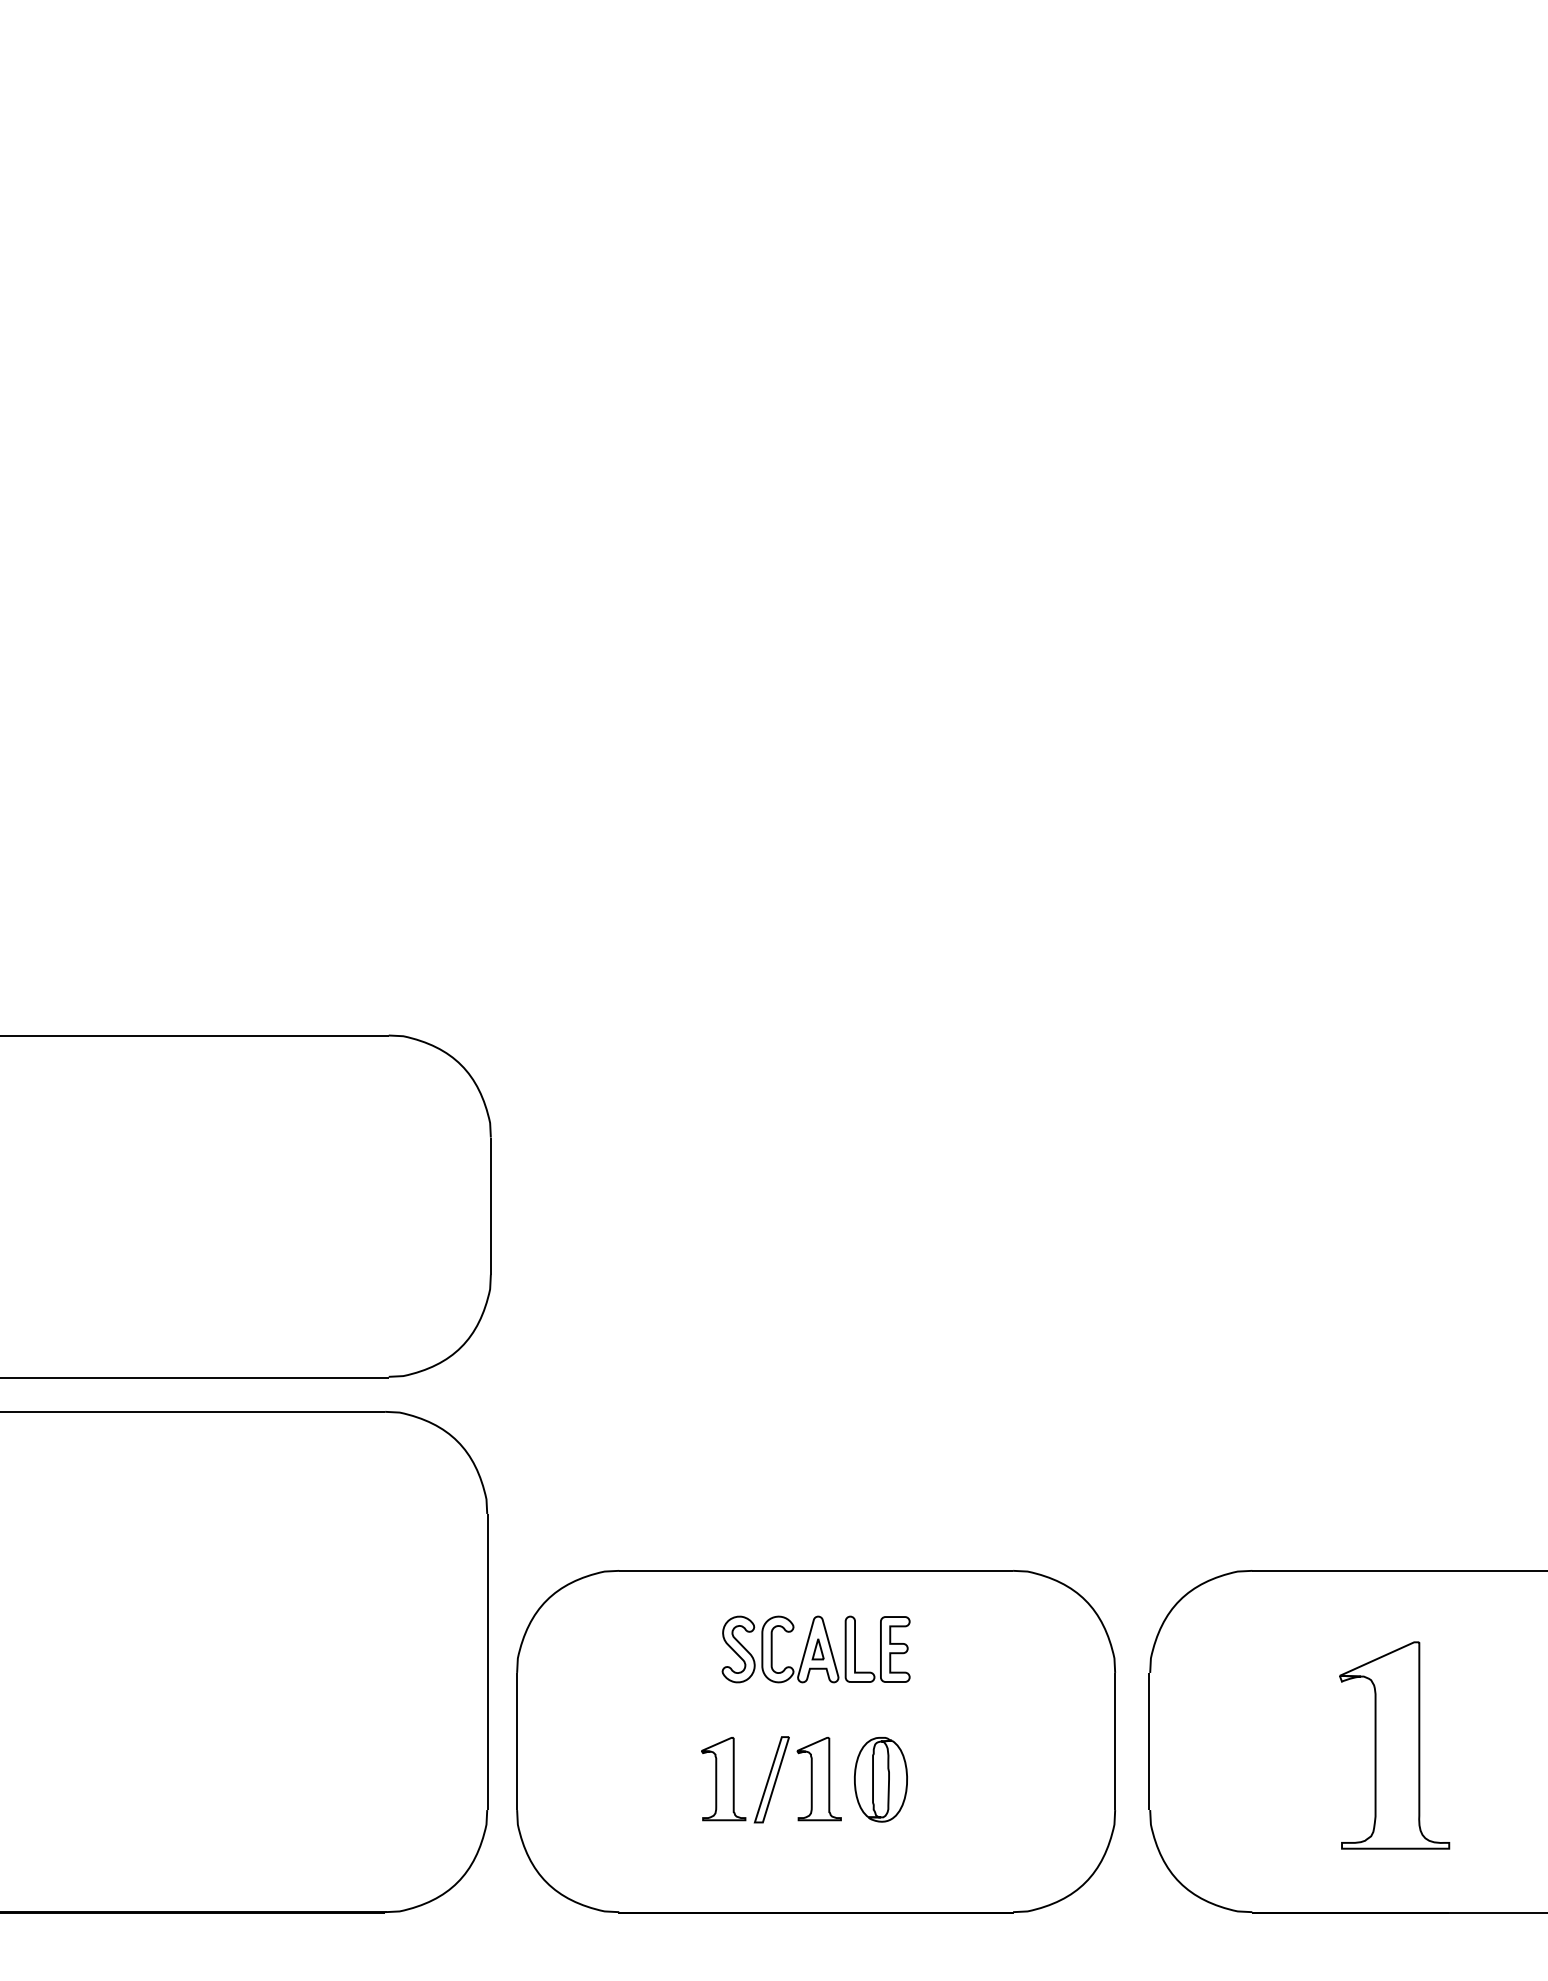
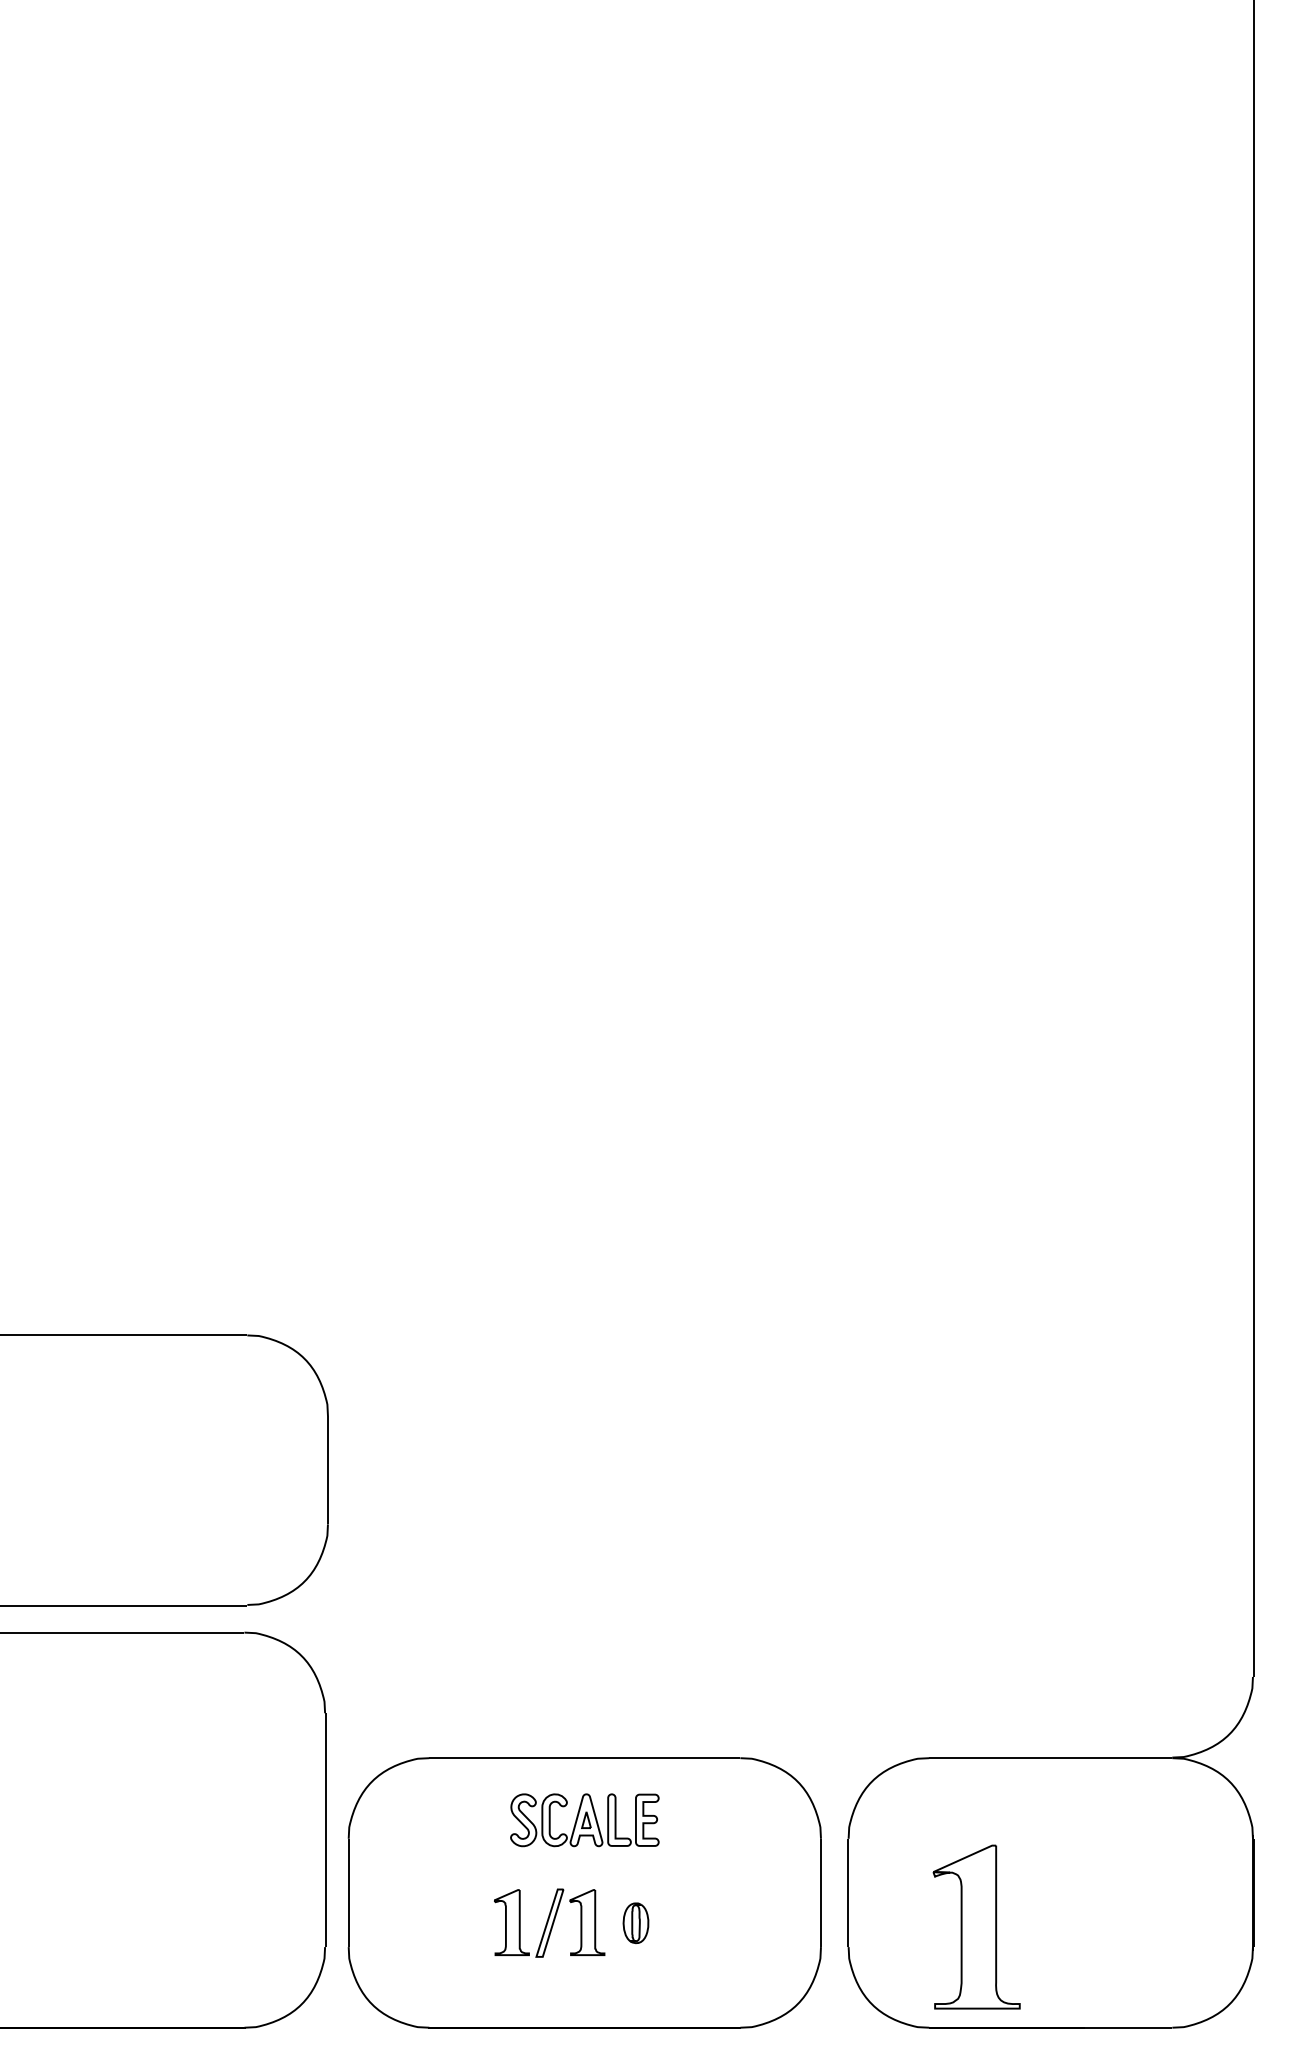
part: (1394, 1744) -> (976, 1926), moved
part: (880, 1780) -> (635, 1923), size x0.6

